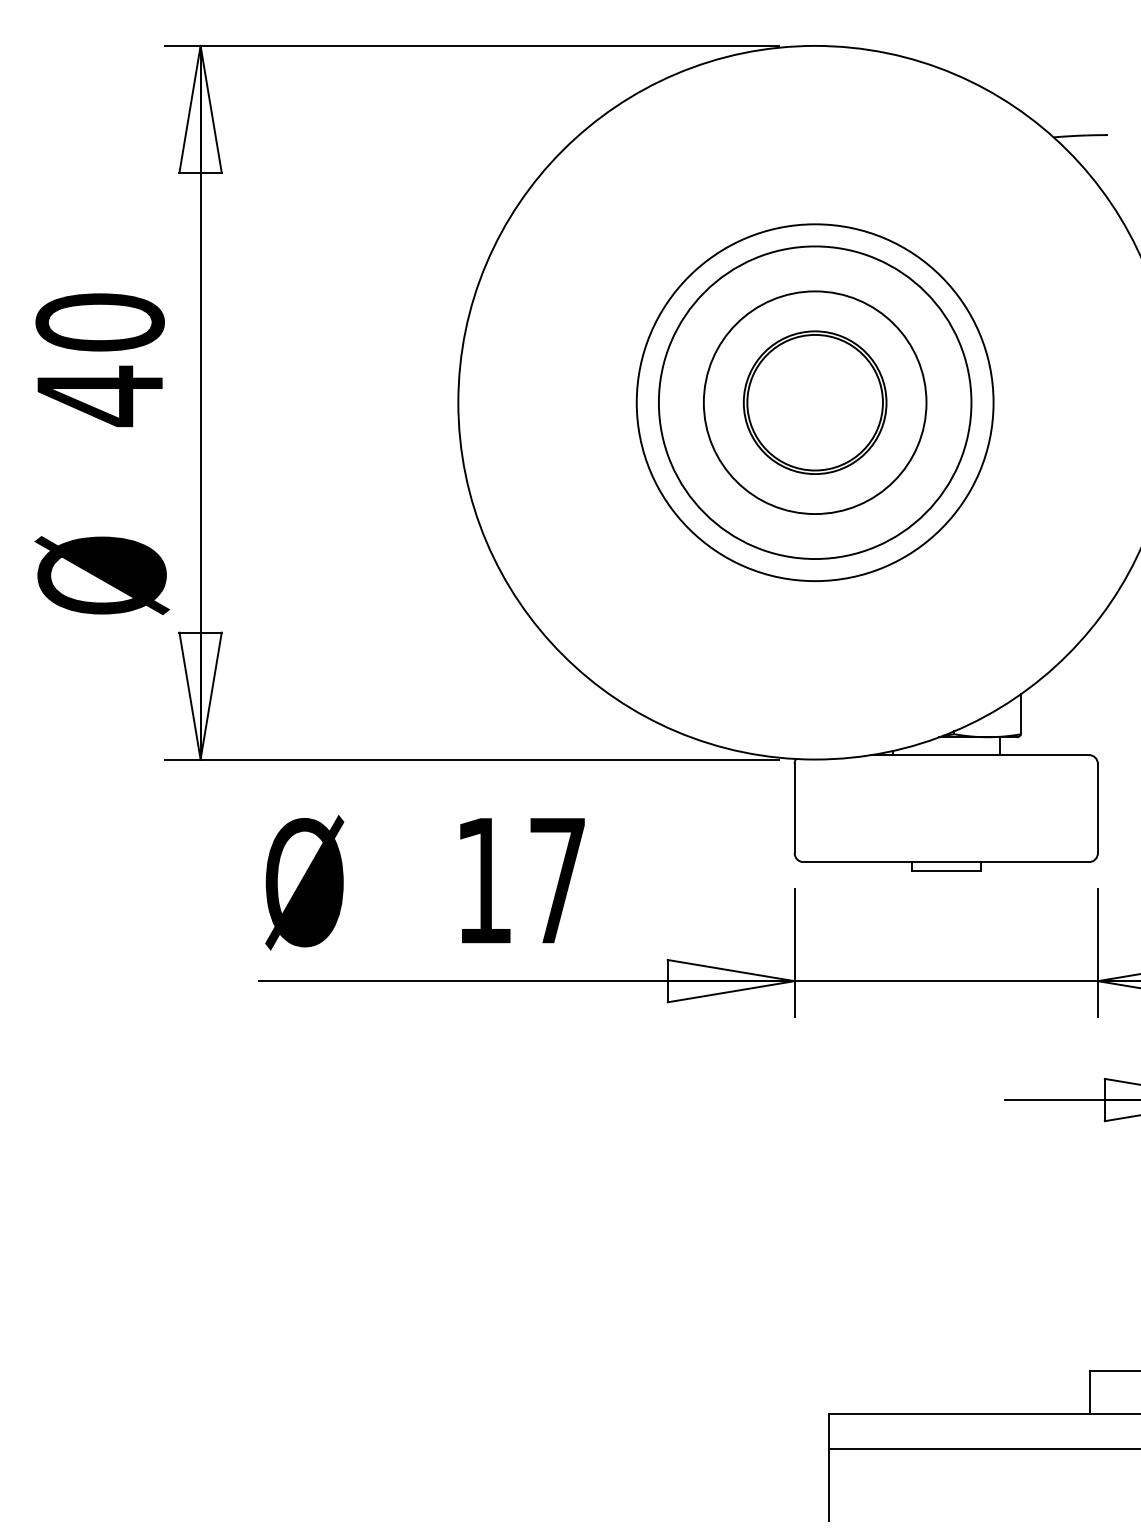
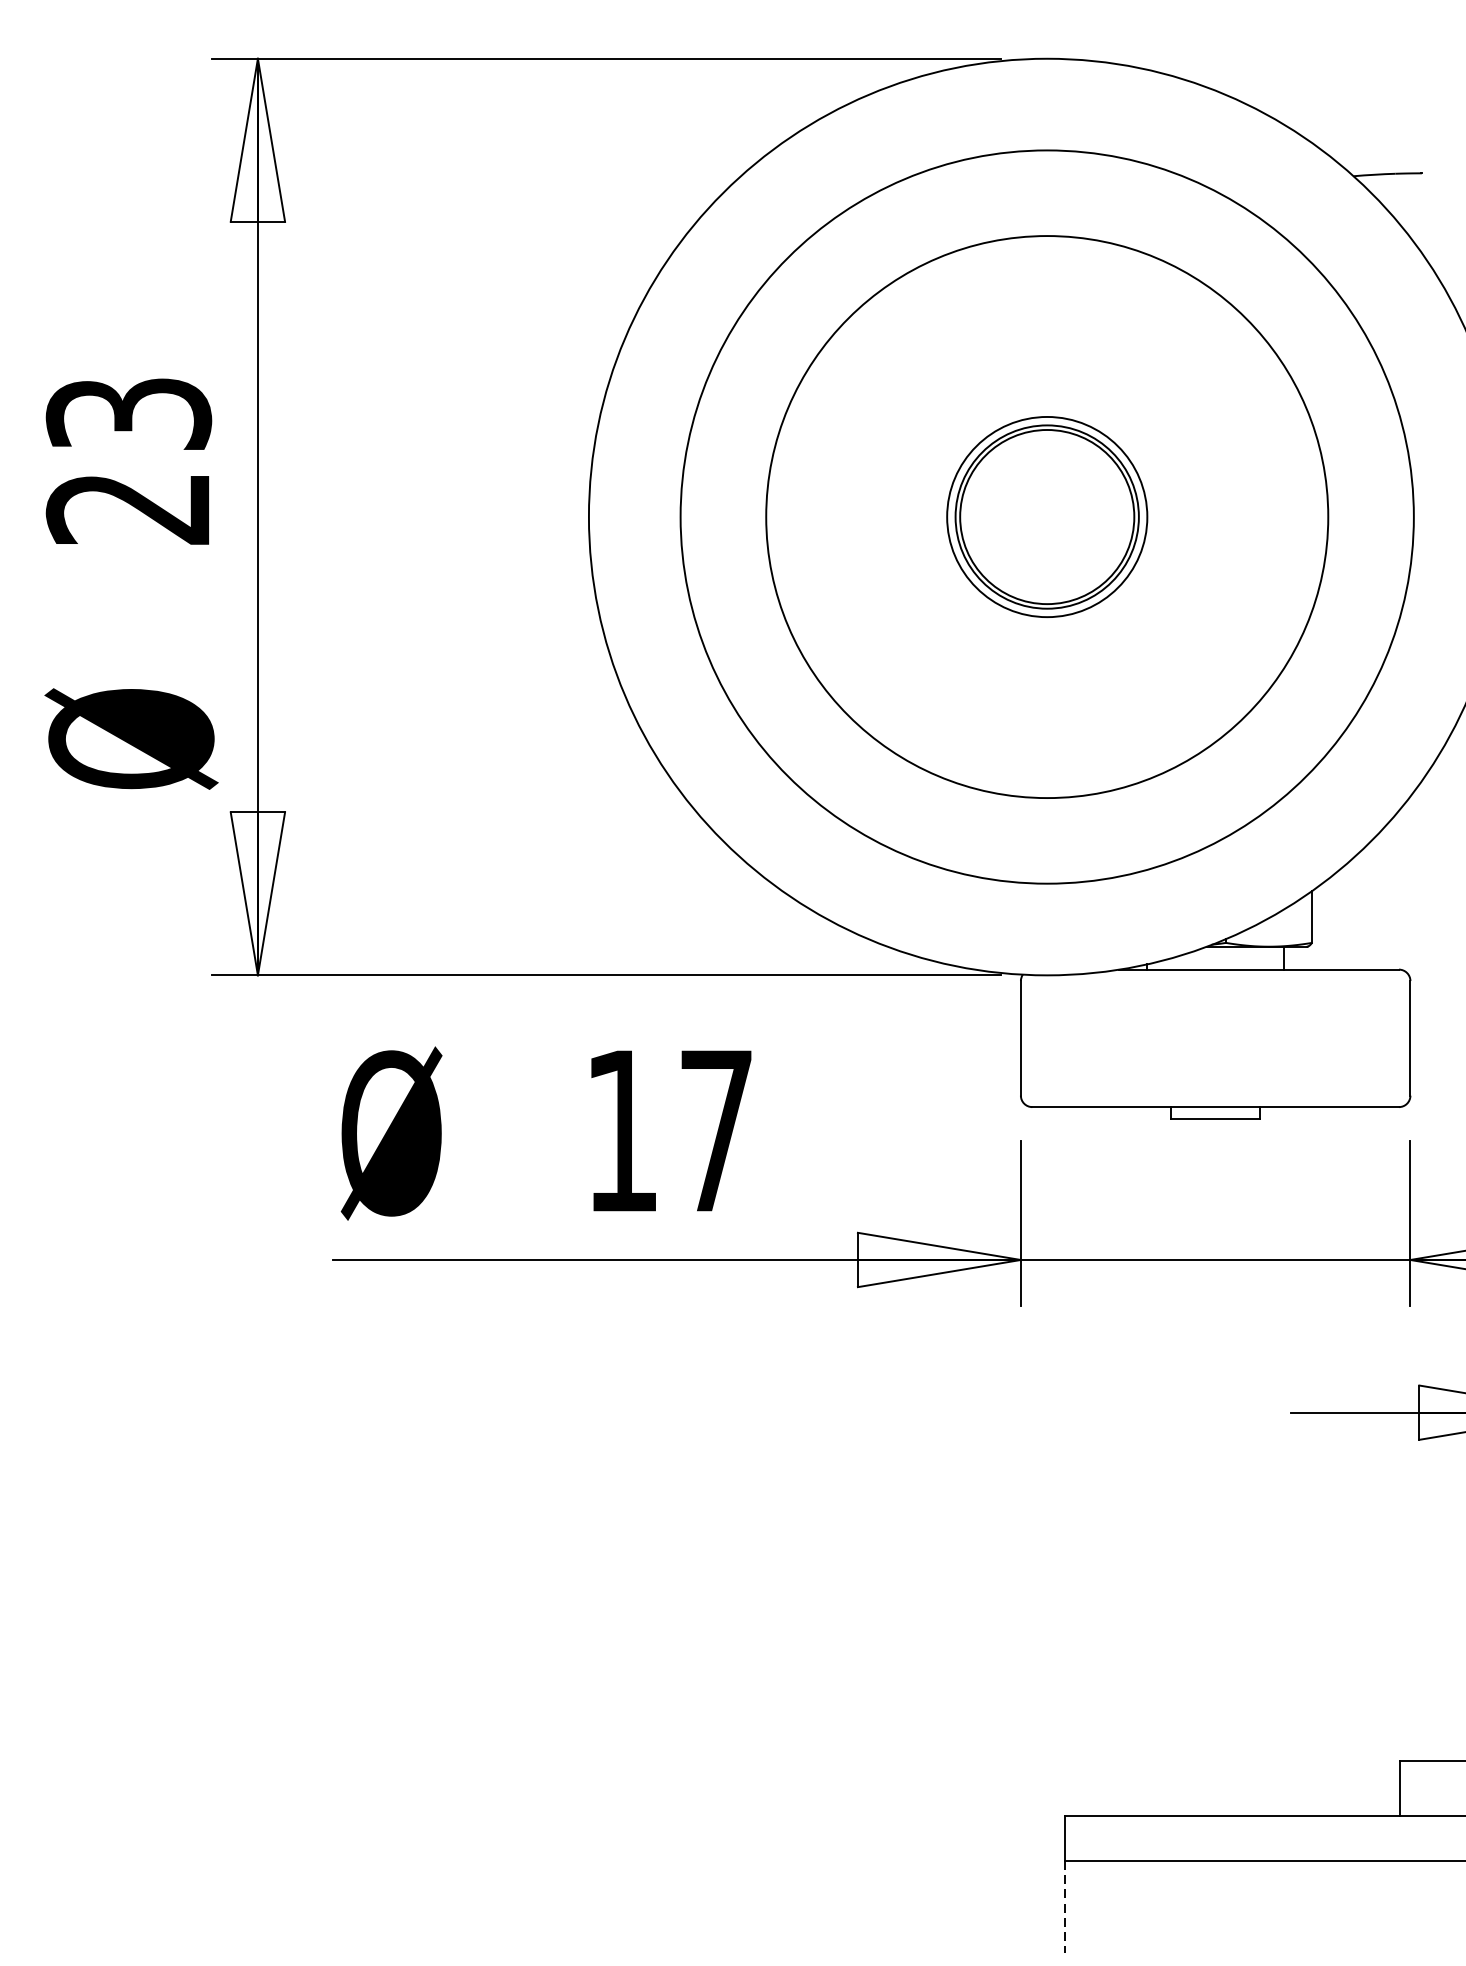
text: (99, 360) -> (128, 462), 40 -> 23
circle: (814, 402) -> (1046, 516), size x0.7
circle: (814, 402) -> (1046, 516), size x1.4
circle: (814, 402) -> (1046, 516), size x1.6
line: (828, 1485) -> (1064, 1907), solid -> dashed

